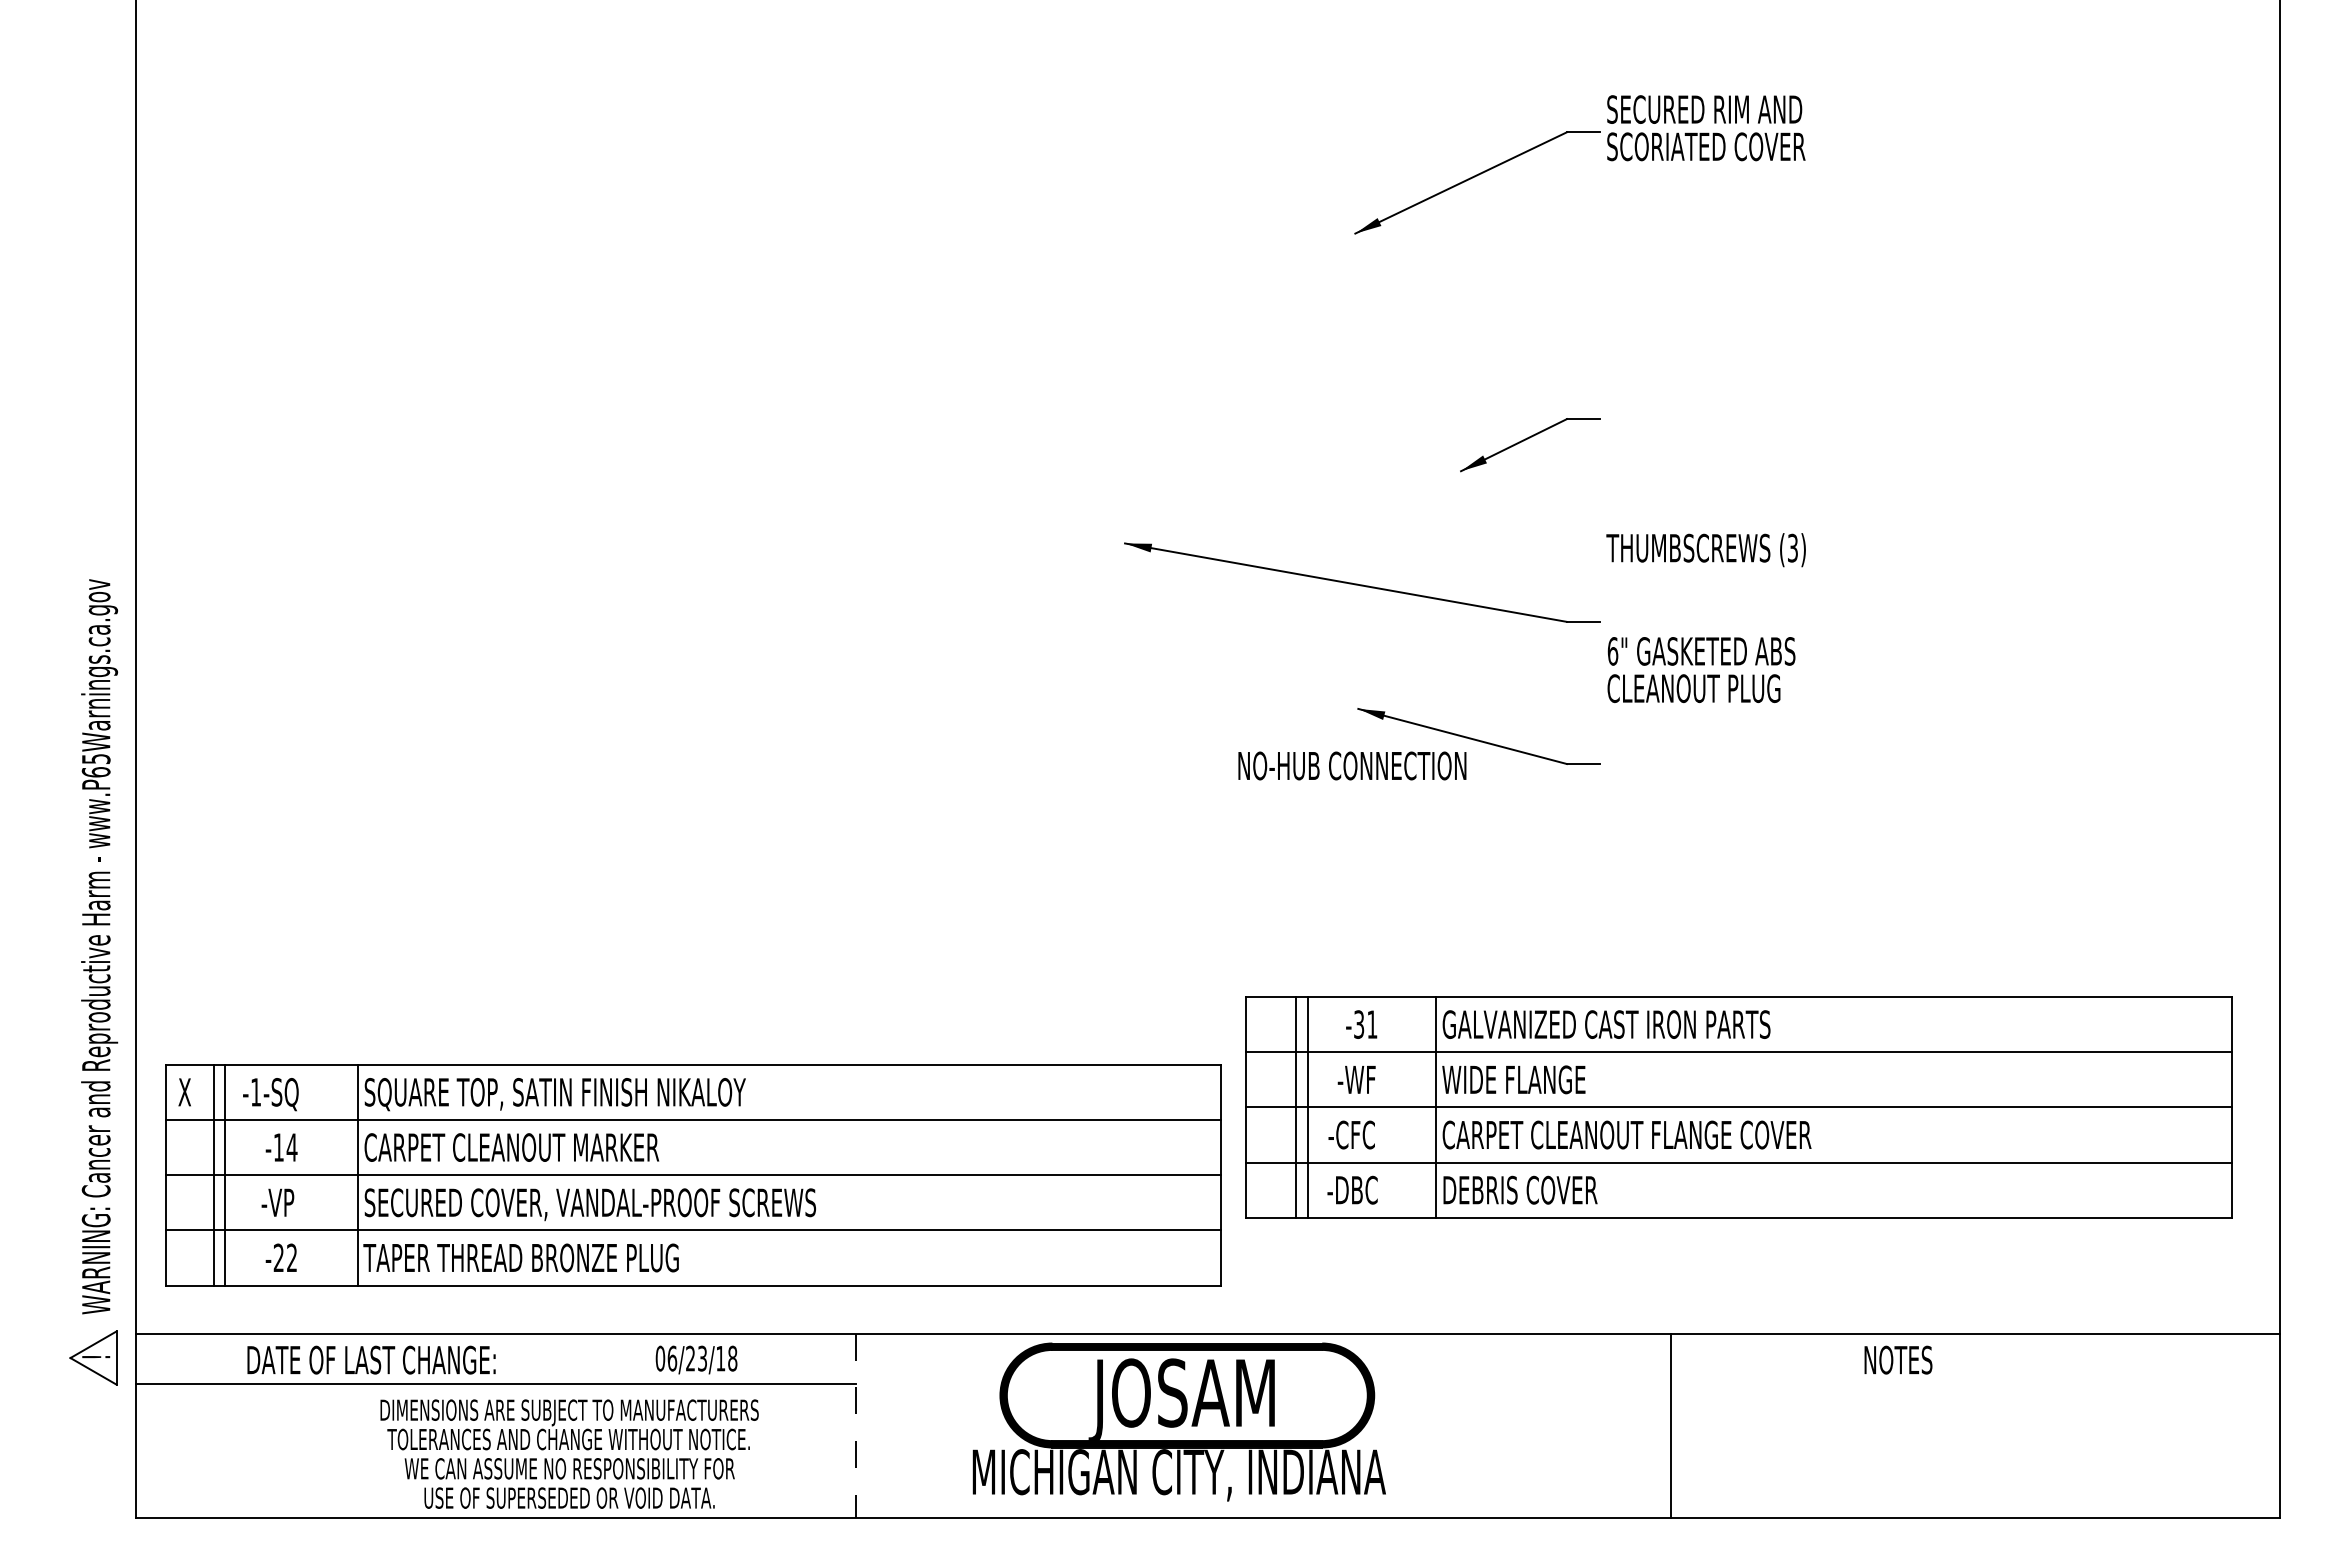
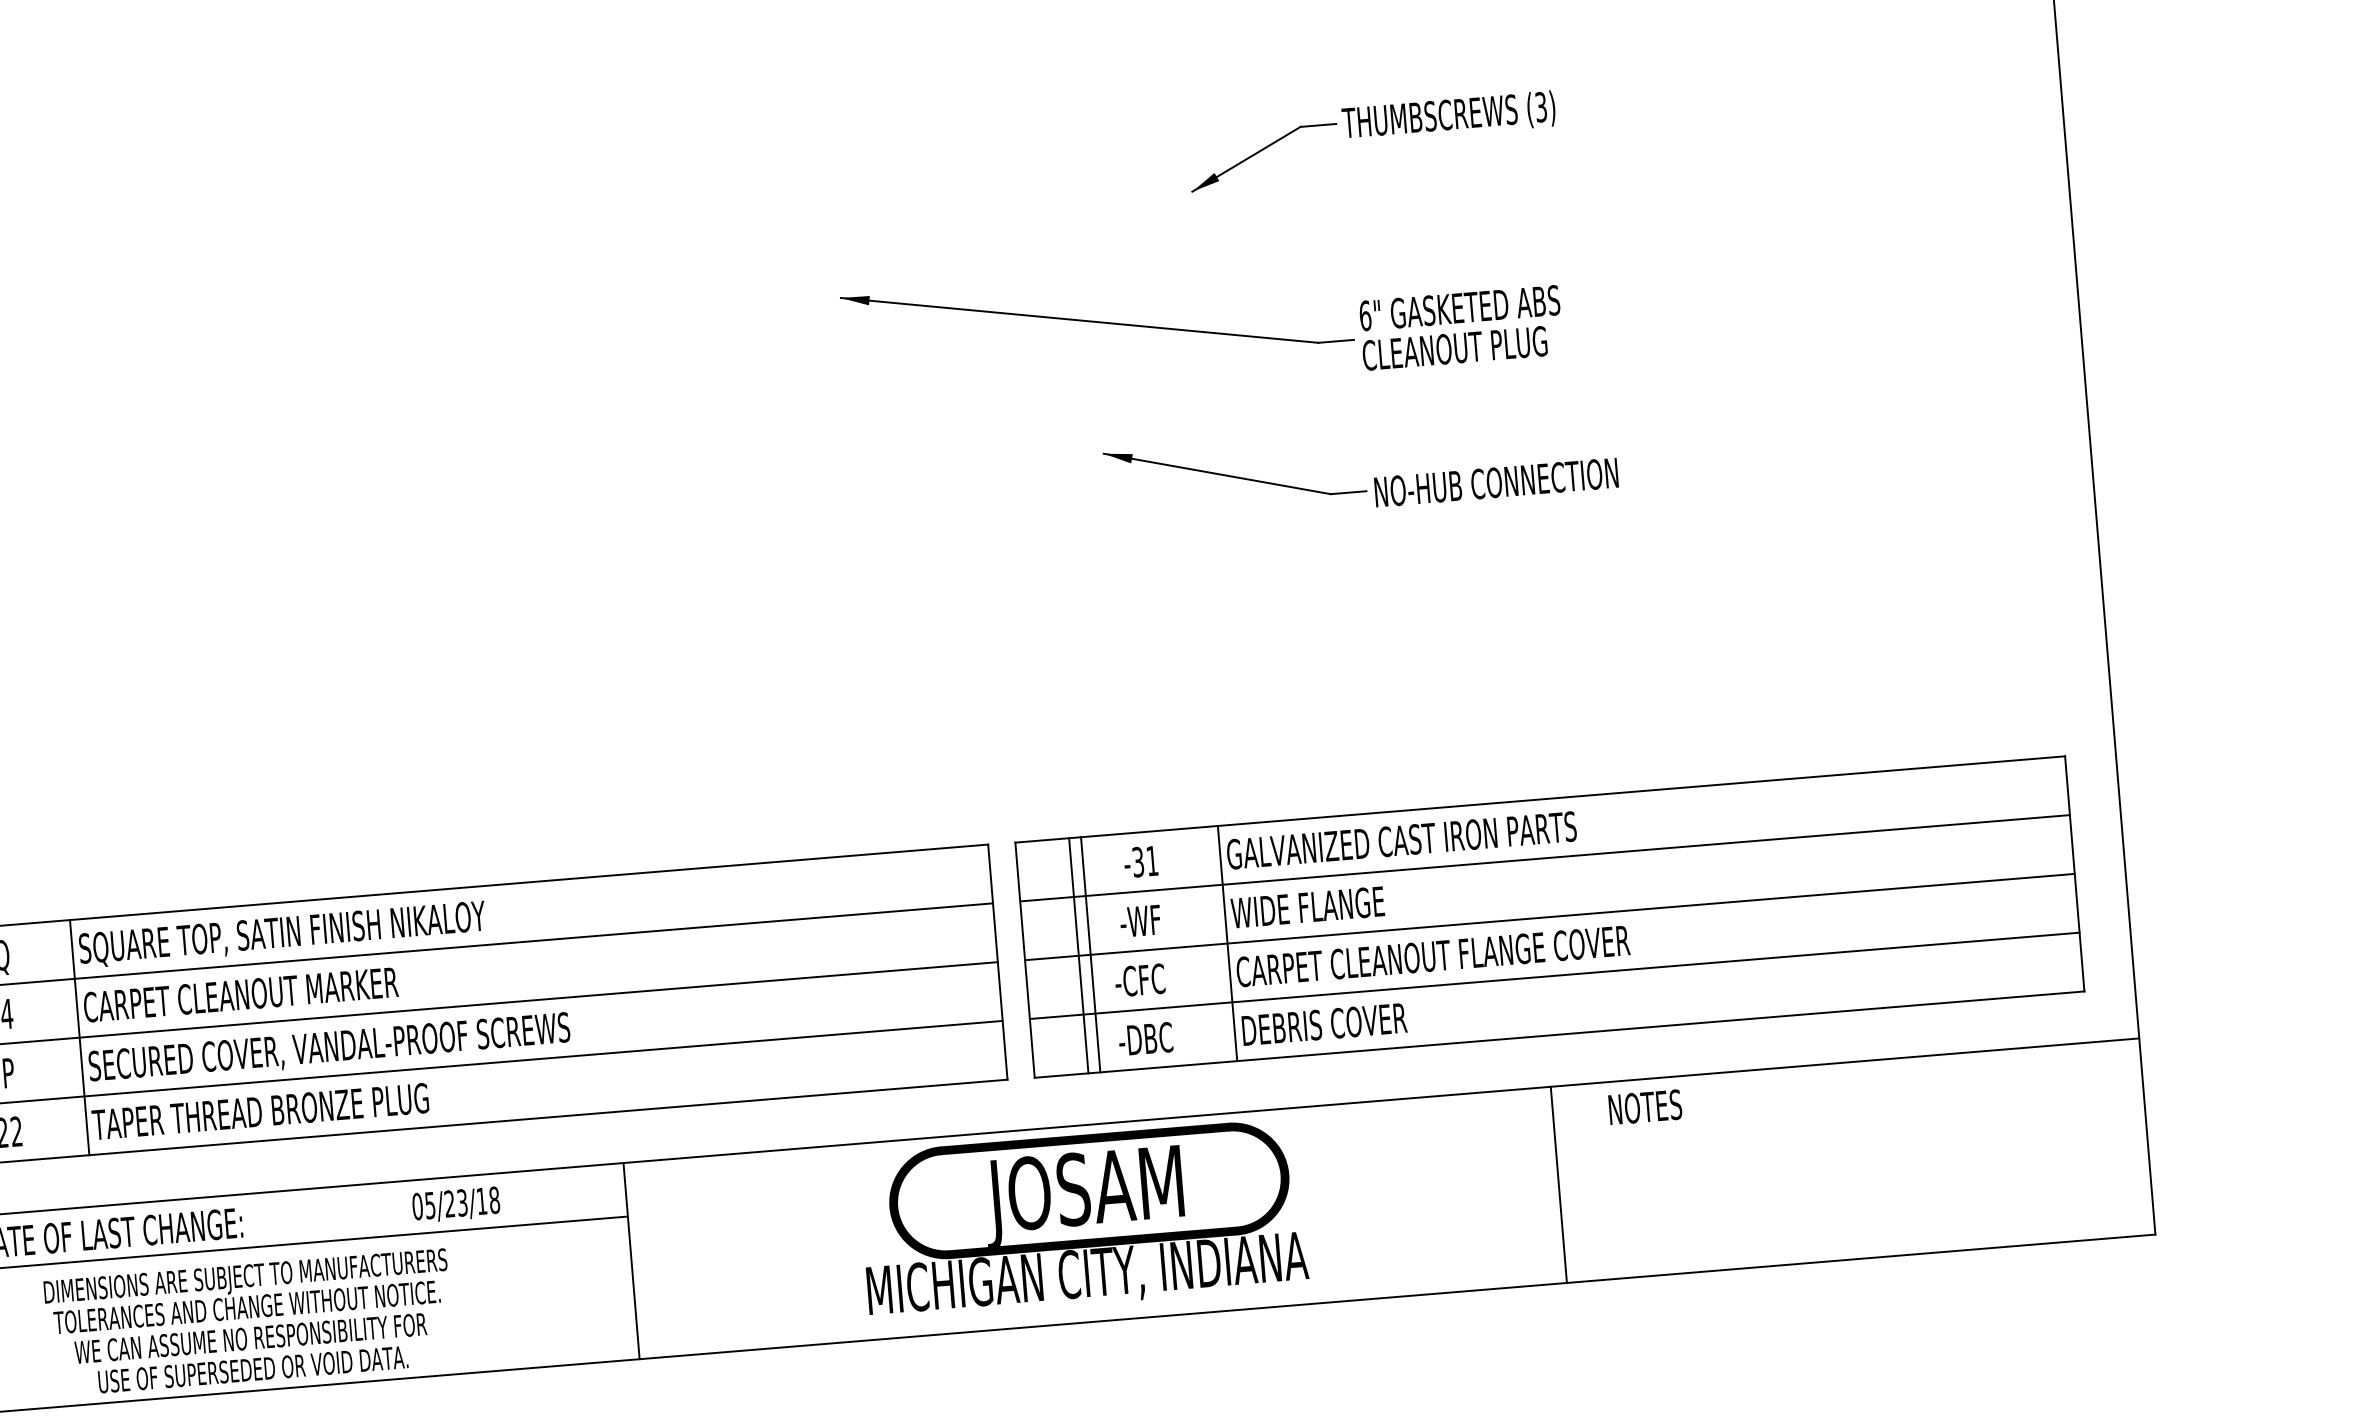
text: (1705, 550) -> (1448, 117), moved
text: (1701, 670) -> (1461, 328), moved
text: (1352, 765) -> (1496, 482), moved
part: (1738, 1107) -> (1549, 917), moved
text: (672, 1358) -> (430, 1205), 06/23/18 -> 05/23/18
text: (1898, 1359) -> (1645, 1106), moved
part: (1178, 1421) -> (1082, 1219), moved
line: (1670, 1425) -> (1558, 1184), moved
line: (855, 1426) -> (631, 1261), dashed -> solid
text: (569, 1453) -> (249, 1322), moved

